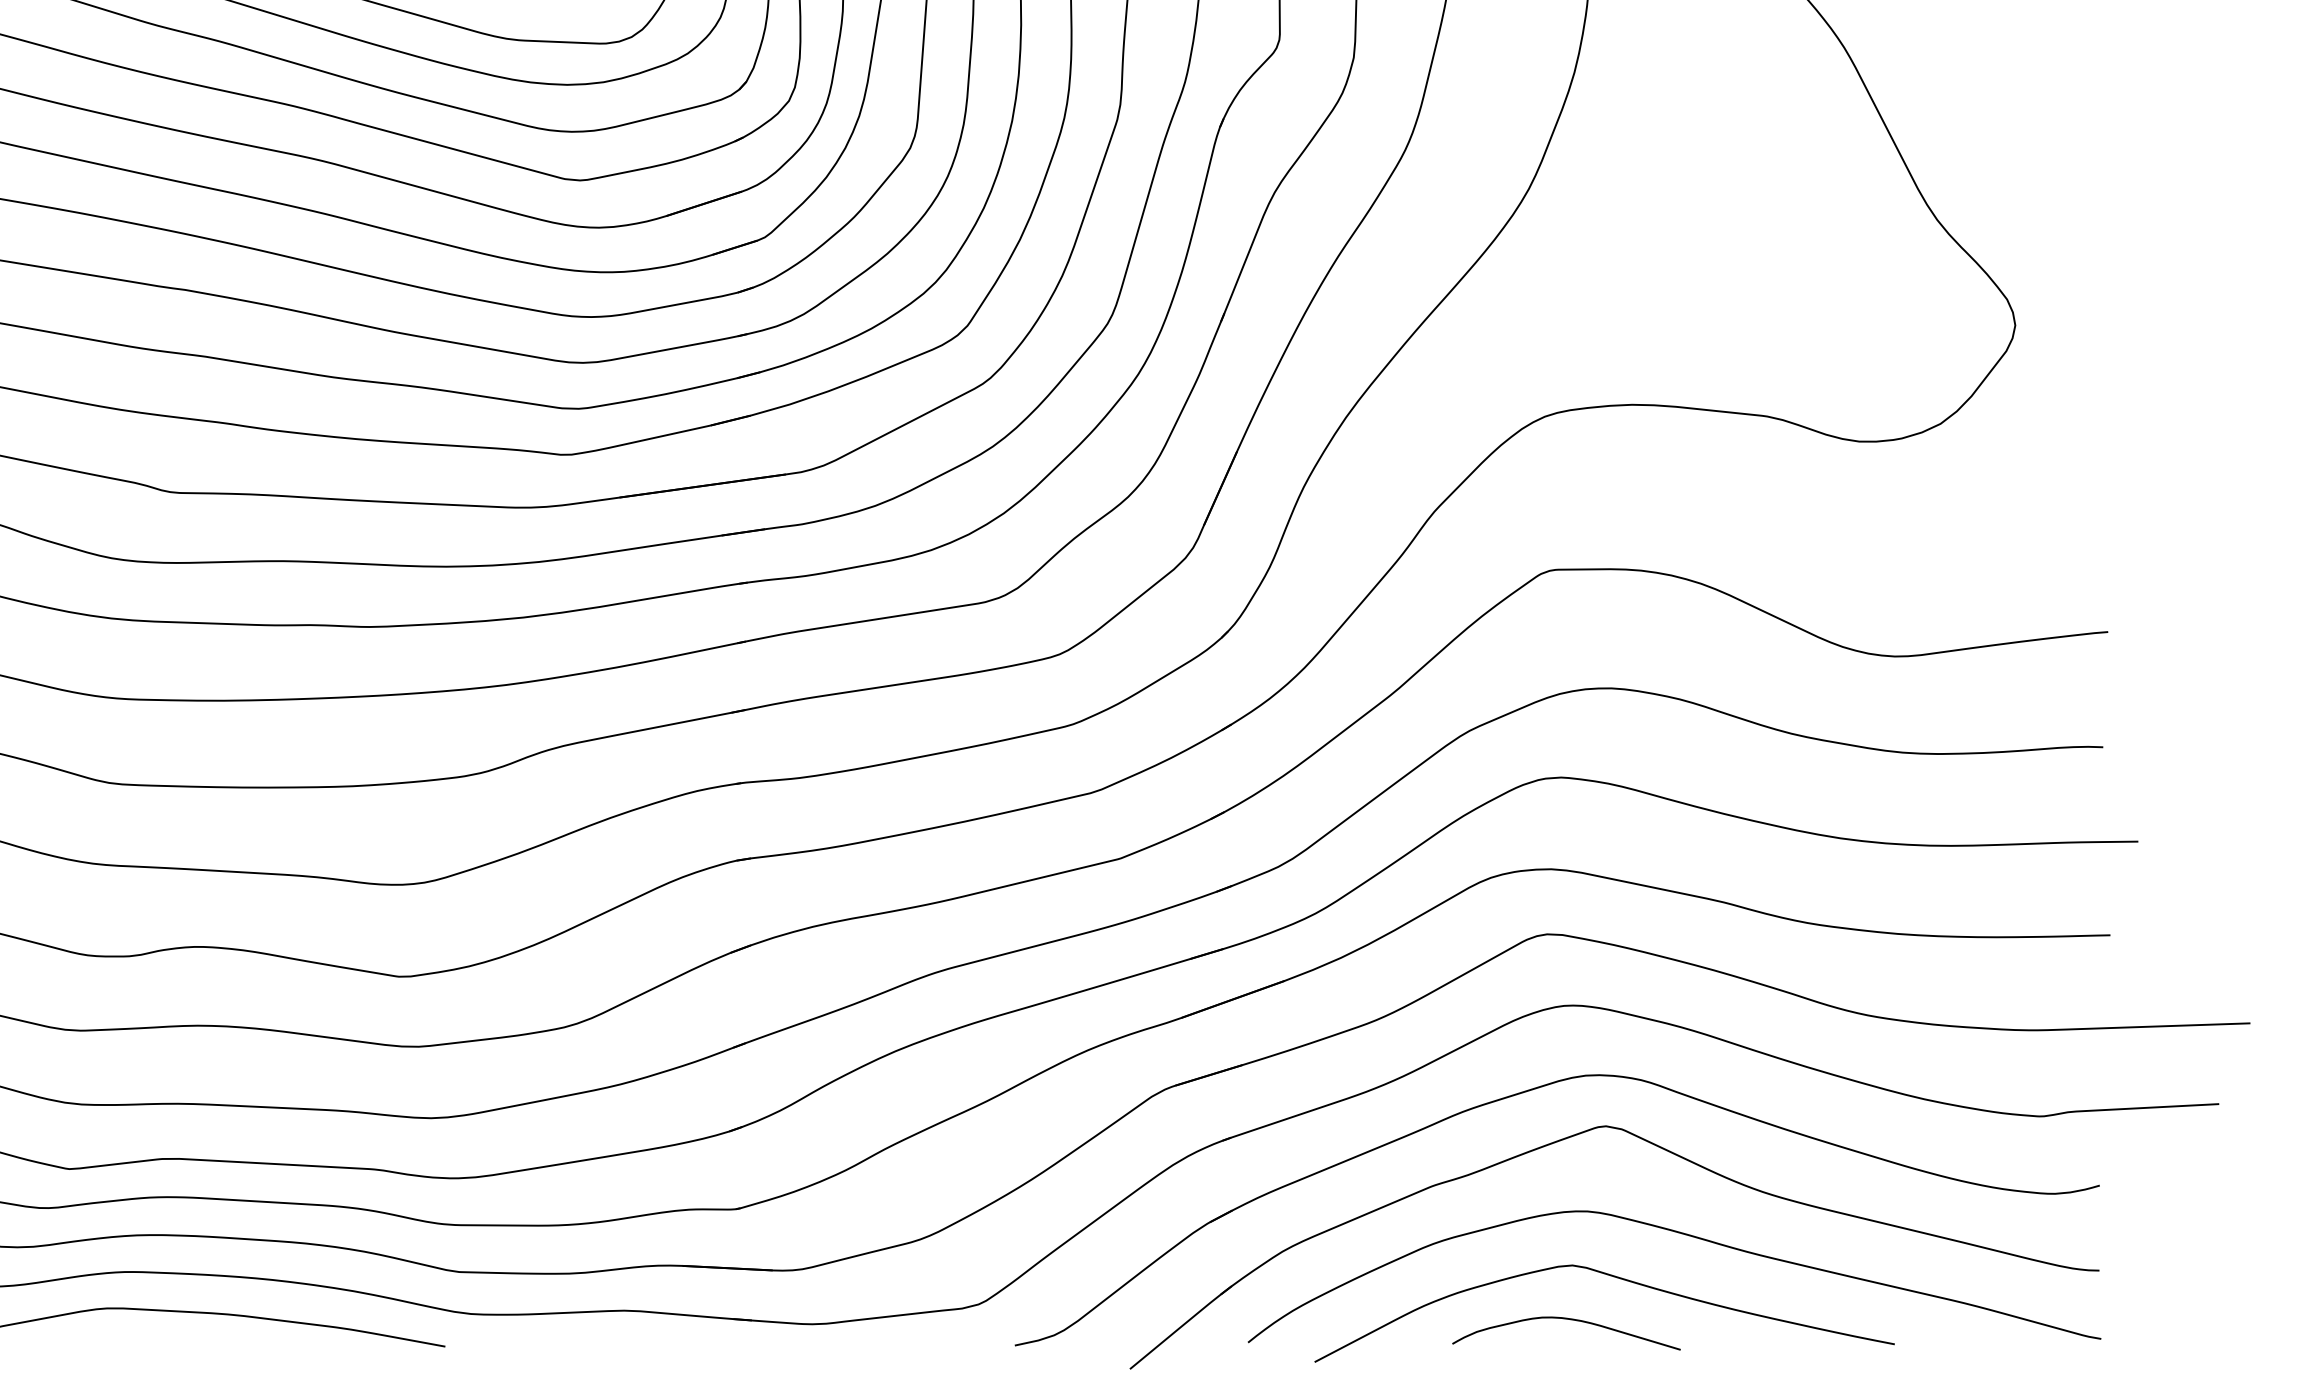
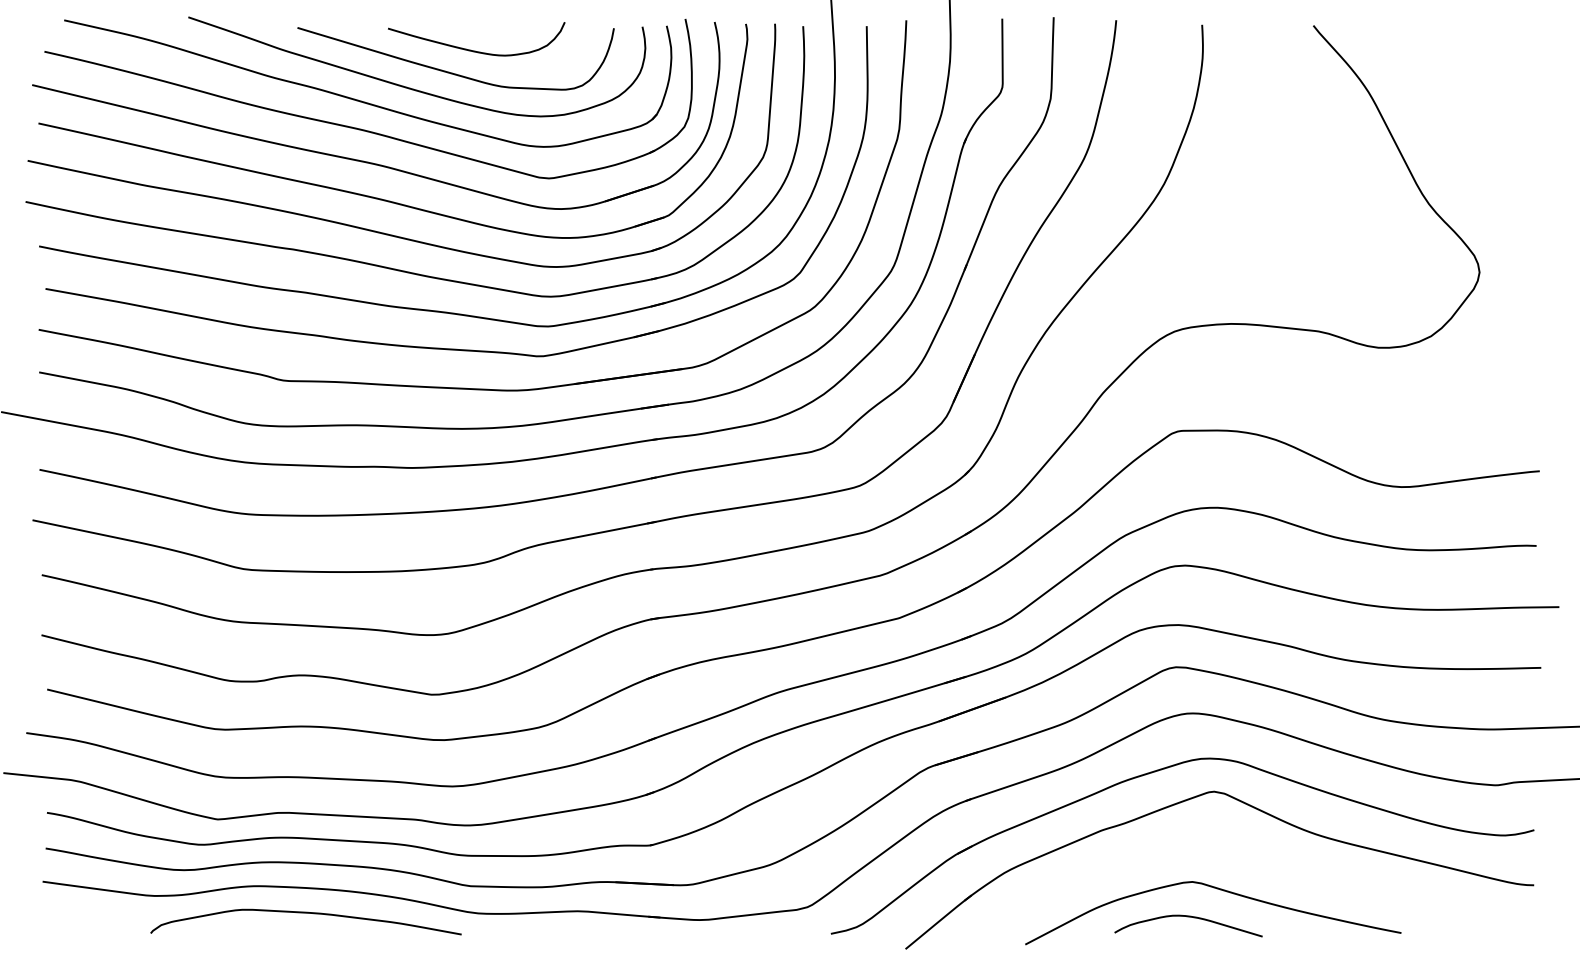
curve: (1688, 1237) -> (1267, 863), removed

